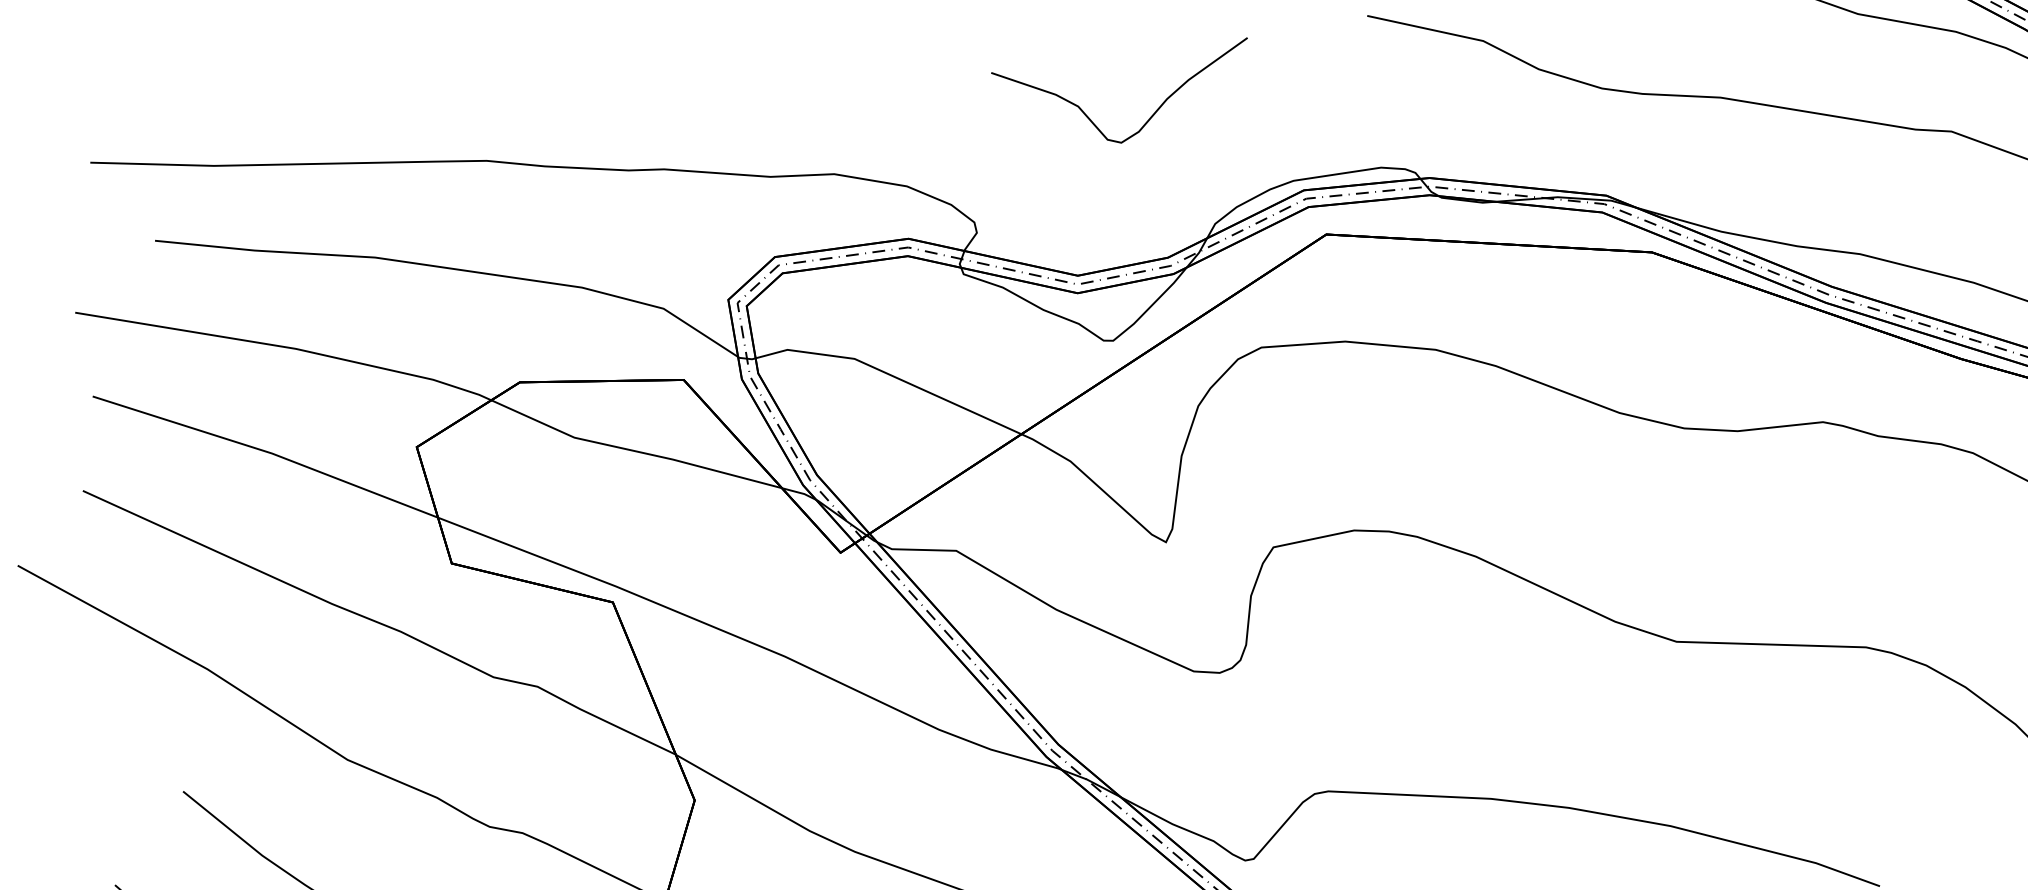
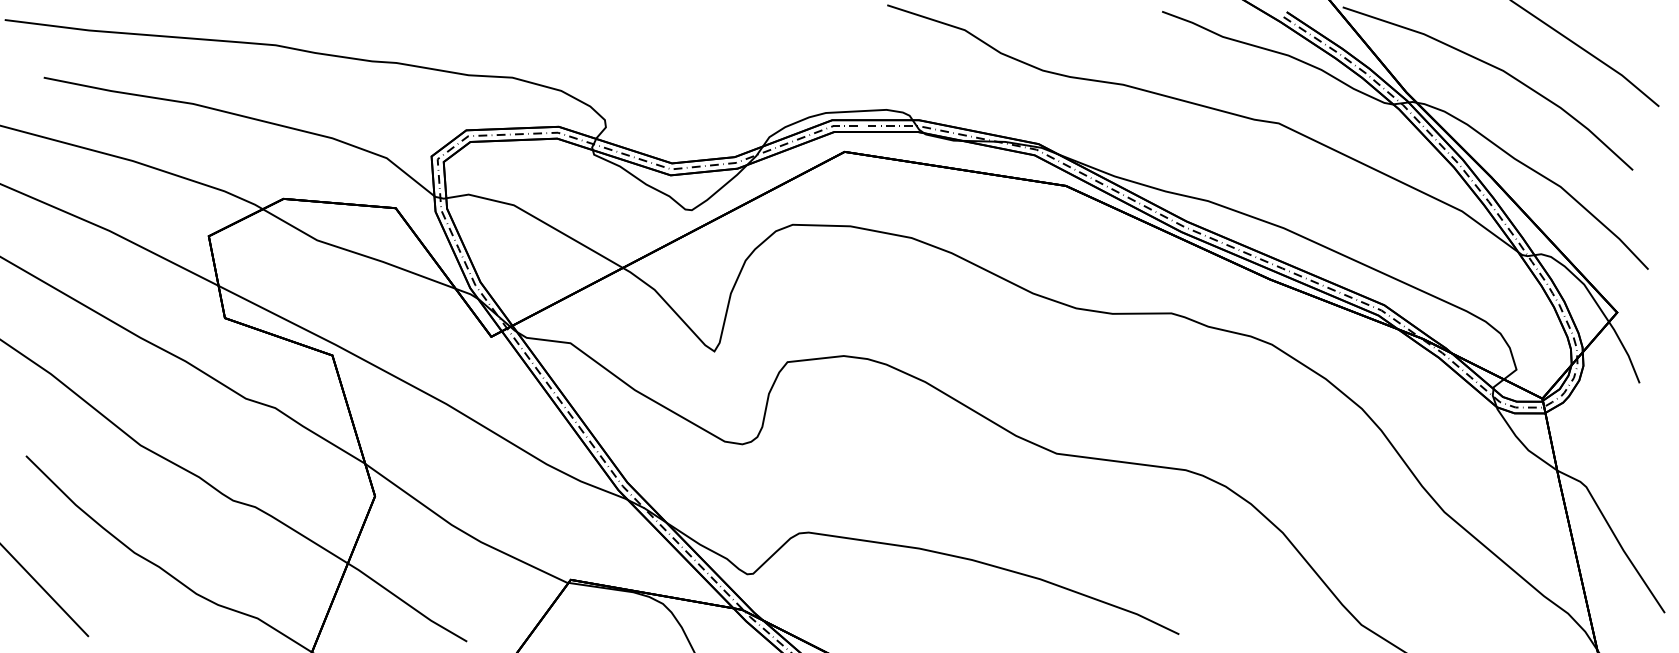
curve: (1145, 121) -> (728, 62), removed

